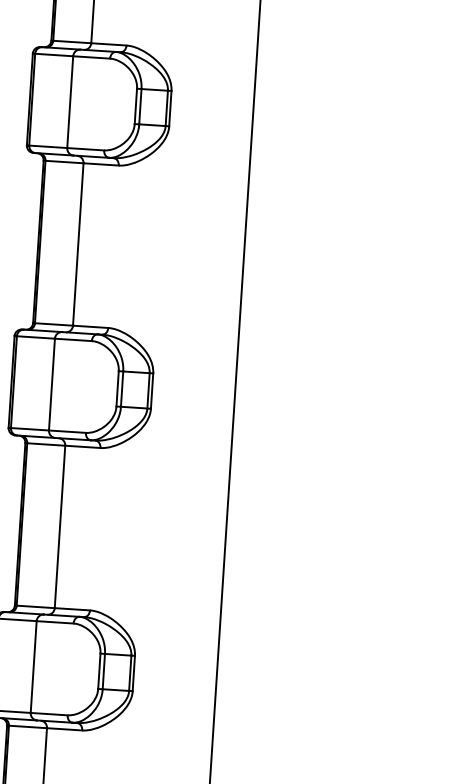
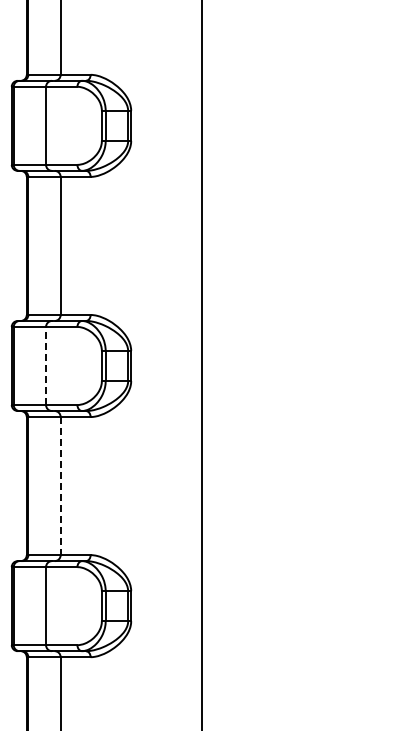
line: (52, 384) -> (46, 365), solid -> dashed
line: (59, 527) -> (60, 486), solid -> dashed

